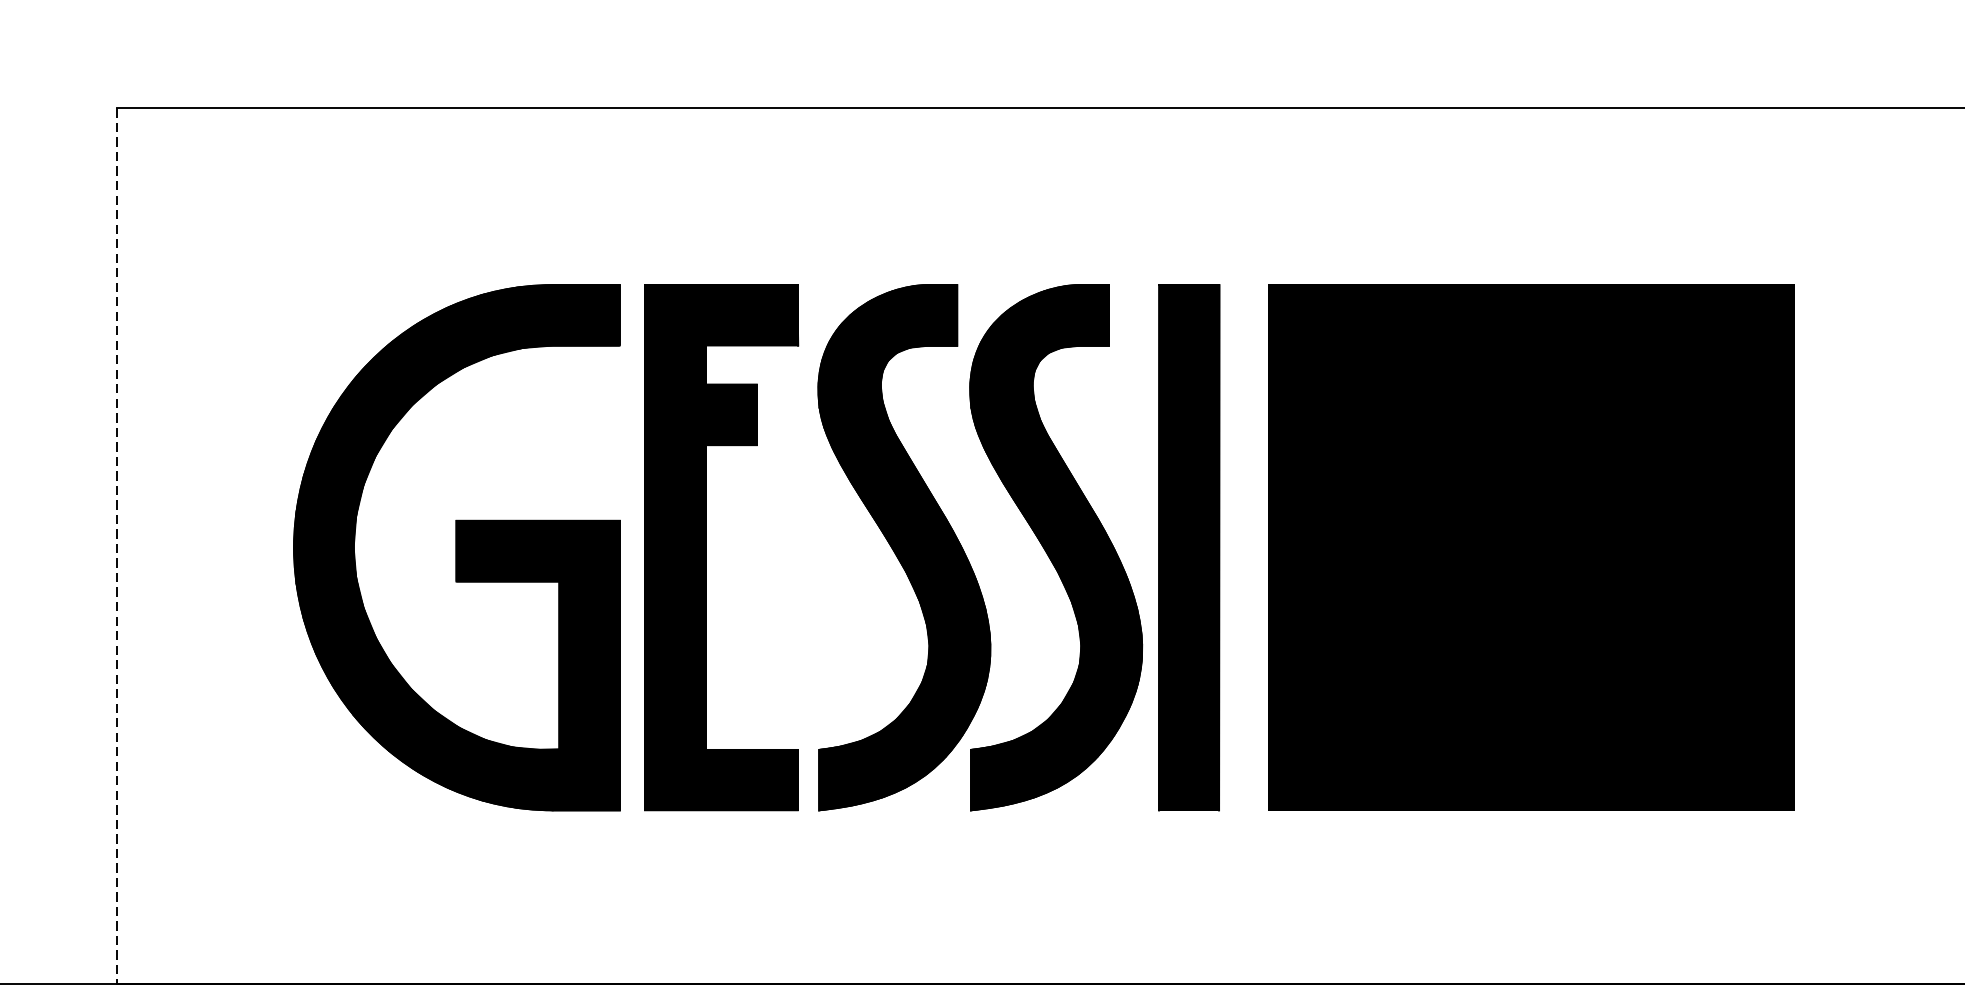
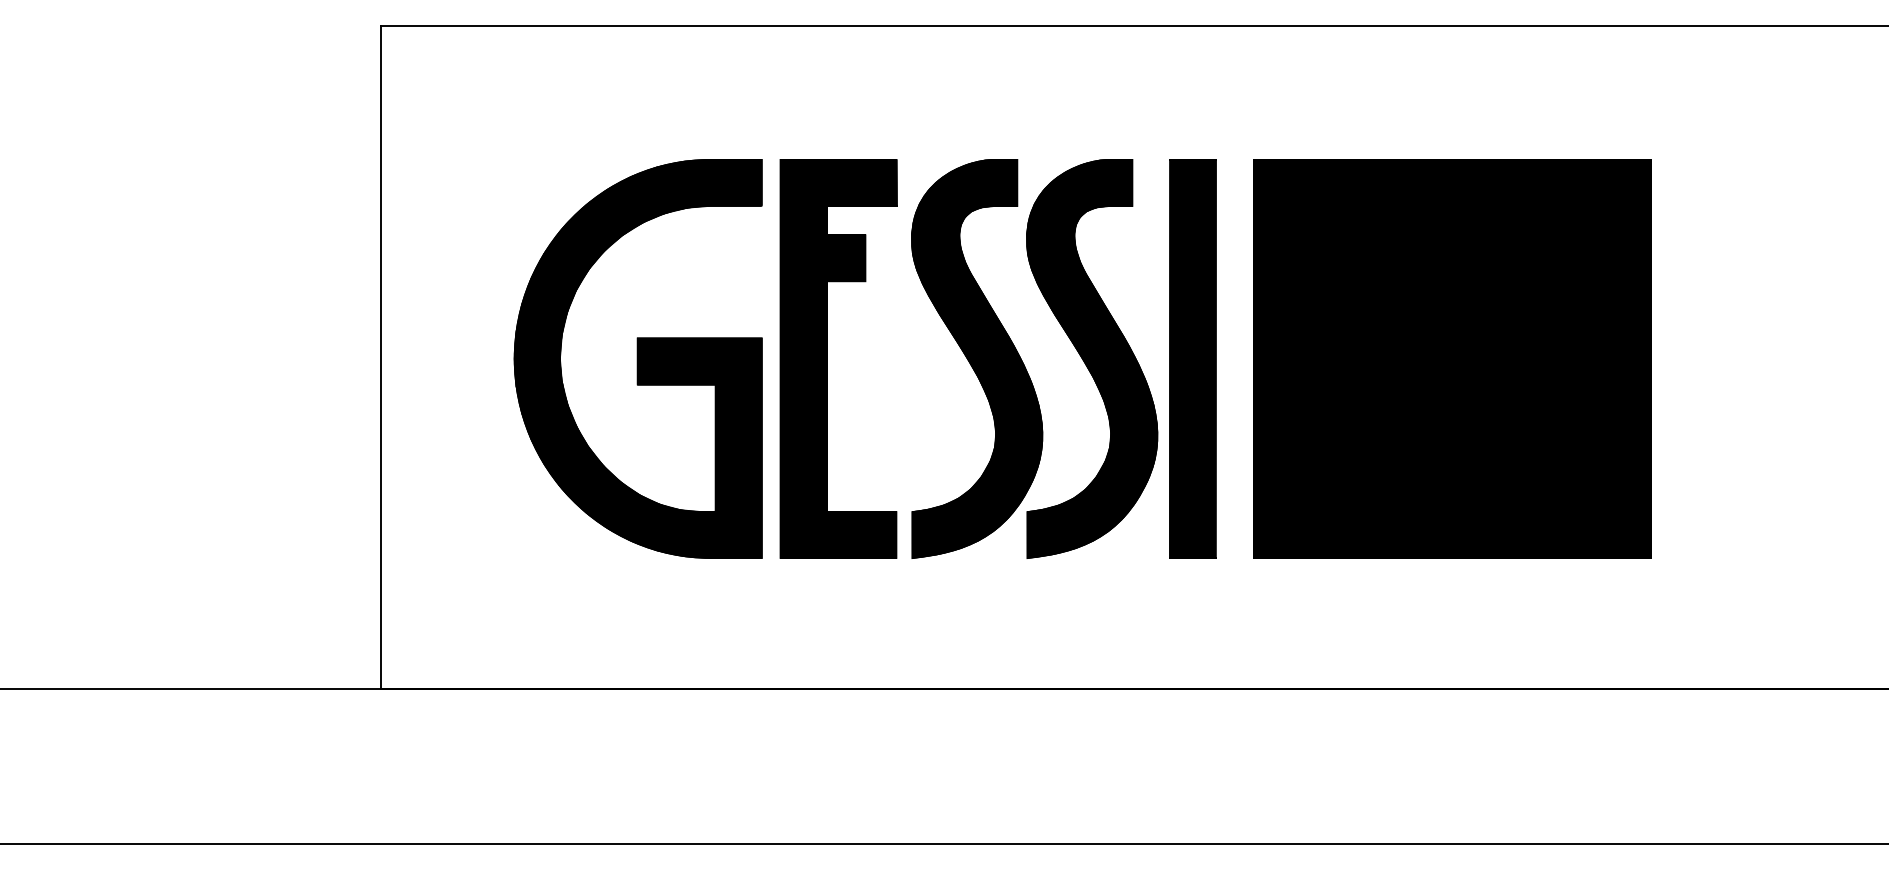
line: (116, 545) -> (380, 357), dashed -> solid

